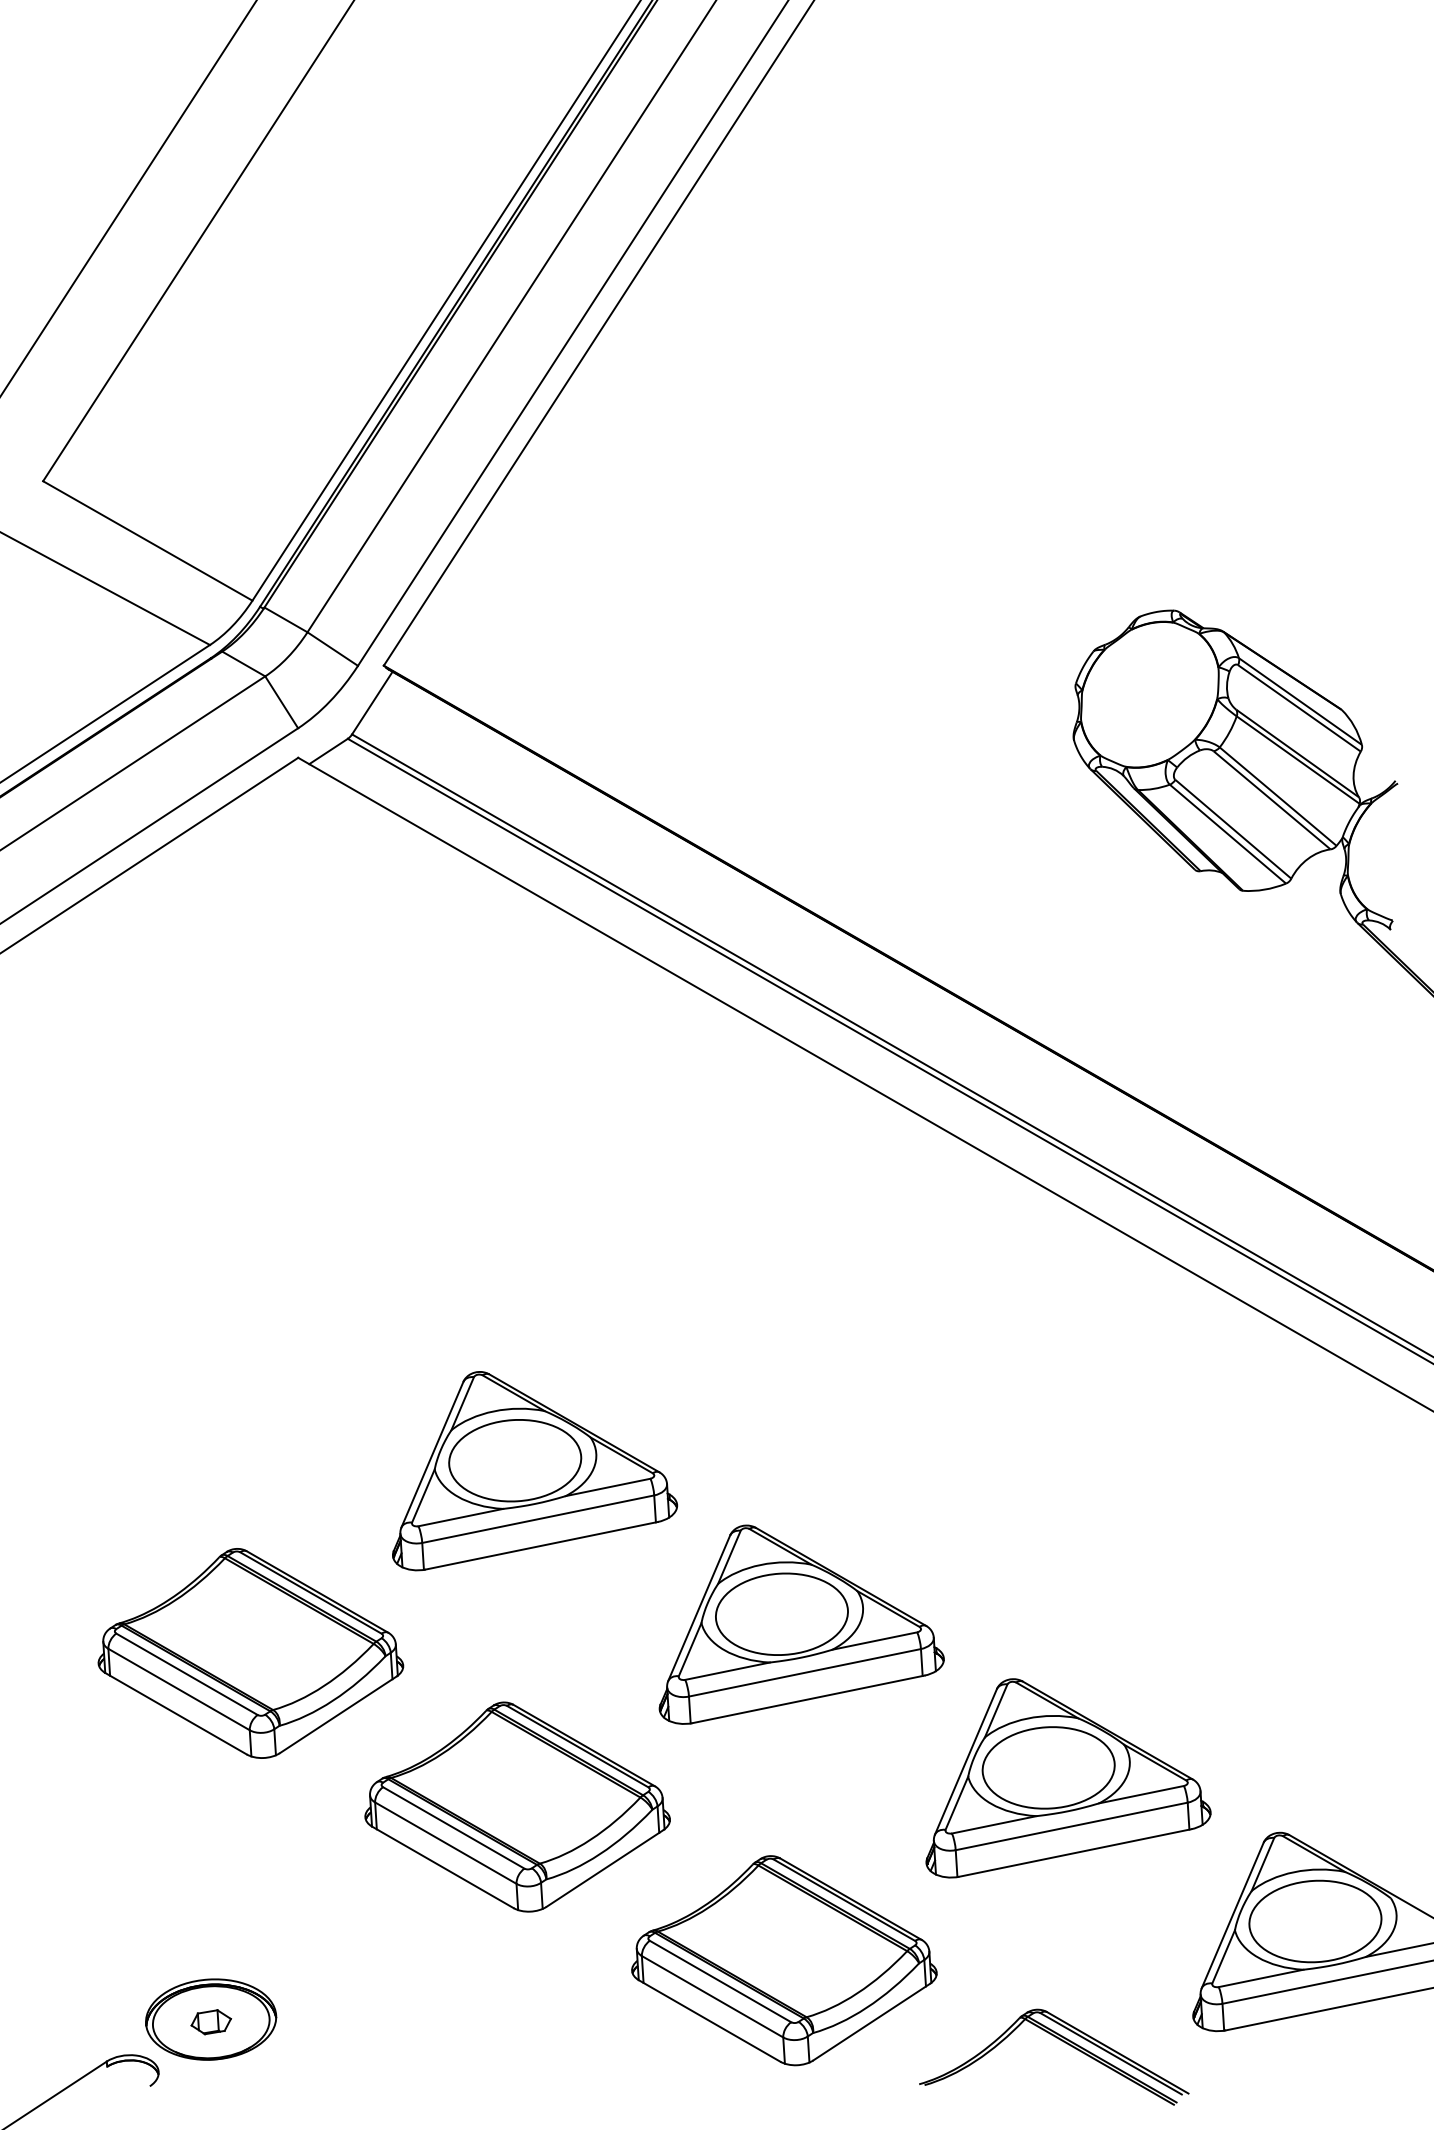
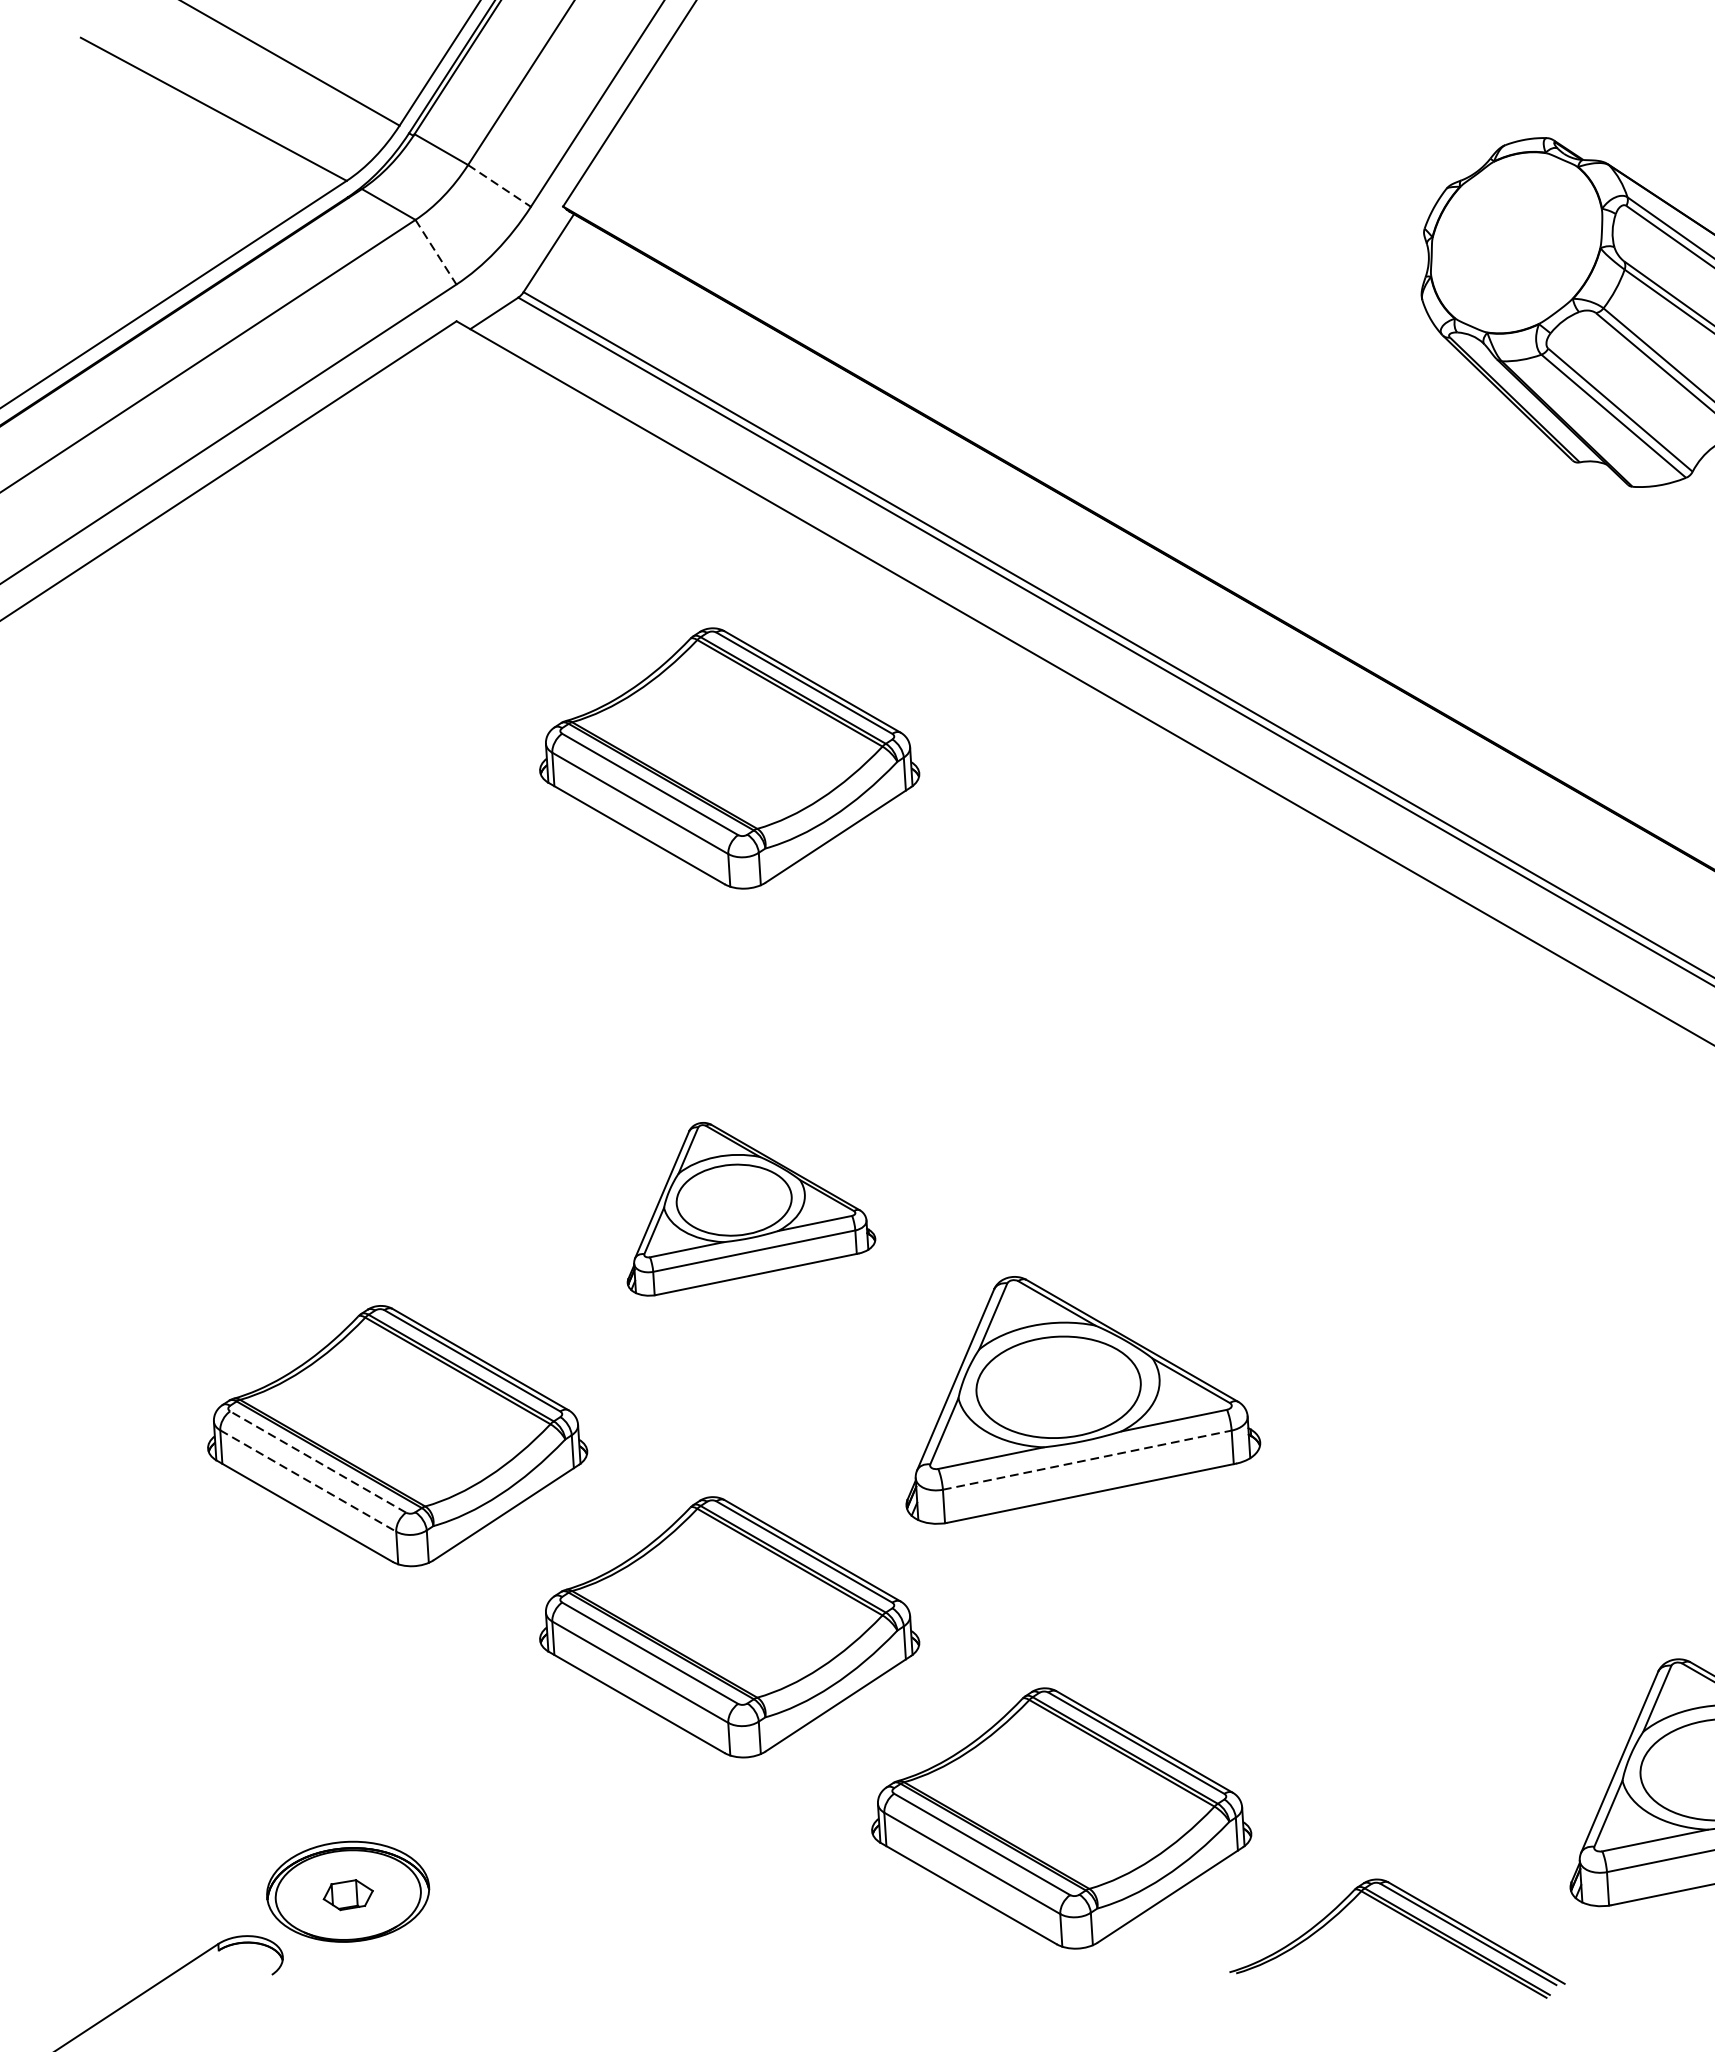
line: (333, 649) -> (500, 186), solid -> dashed
line: (281, 702) -> (435, 252), solid -> dashed
part: (517, 1108) -> (729, 757), added
part: (535, 1471) -> (751, 1209), size x0.7
line: (805, 1672) -> (1087, 1459), solid -> dashed
line: (187, 1674) -> (318, 1462), solid -> dashed
line: (179, 1689) -> (308, 1480), solid -> dashed
part: (1068, 1778) -> (1415, 1591), removed

